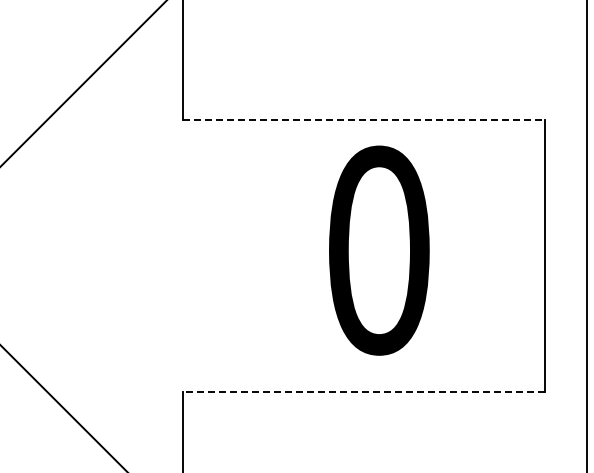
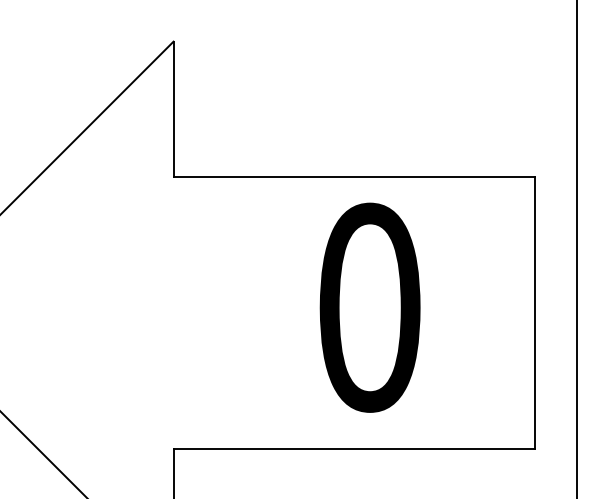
line: (363, 120) -> (354, 177), dashed -> solid
line: (363, 391) -> (354, 448), dashed -> solid

